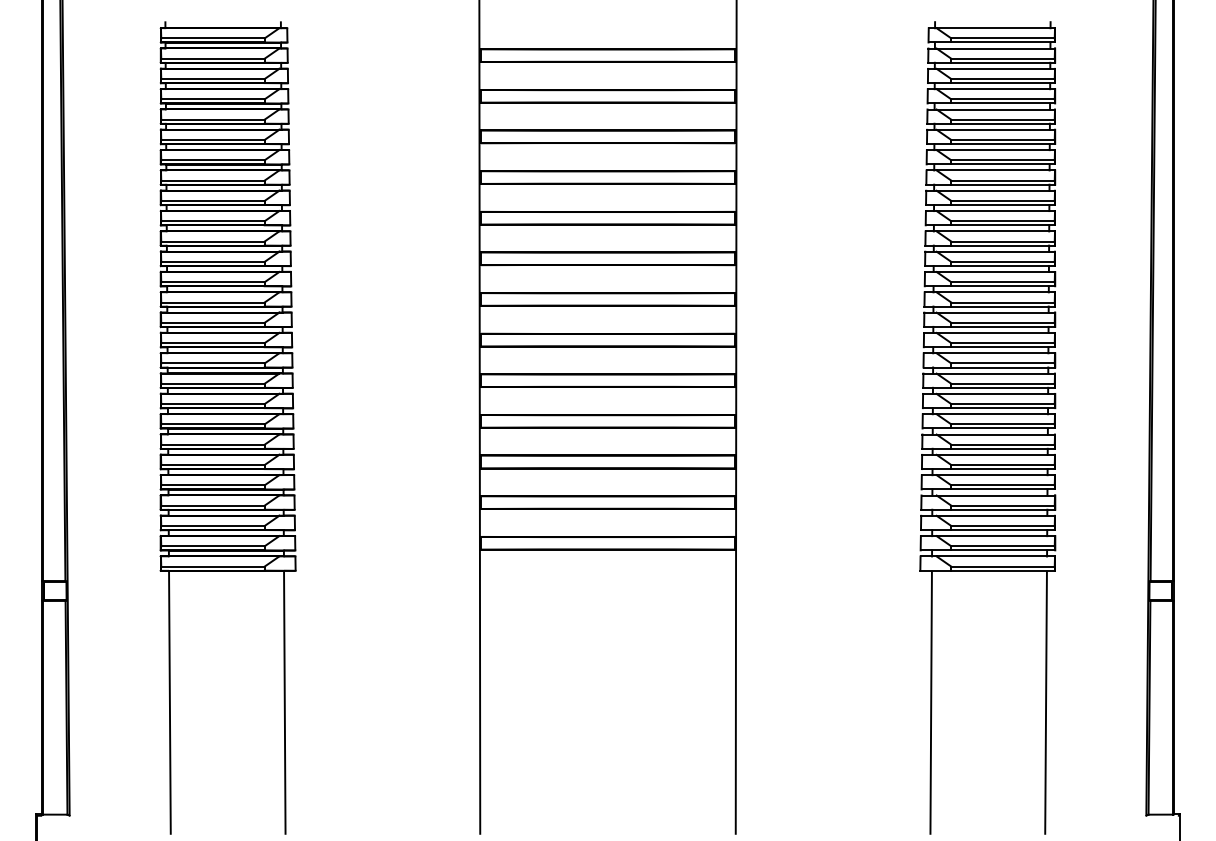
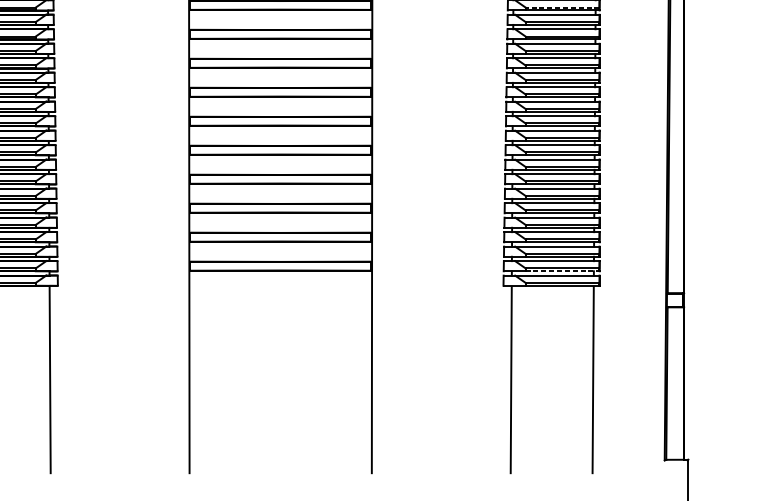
line: (1003, 180) -> (562, 7), solid -> dashed
line: (1003, 550) -> (562, 271), solid -> dashed

